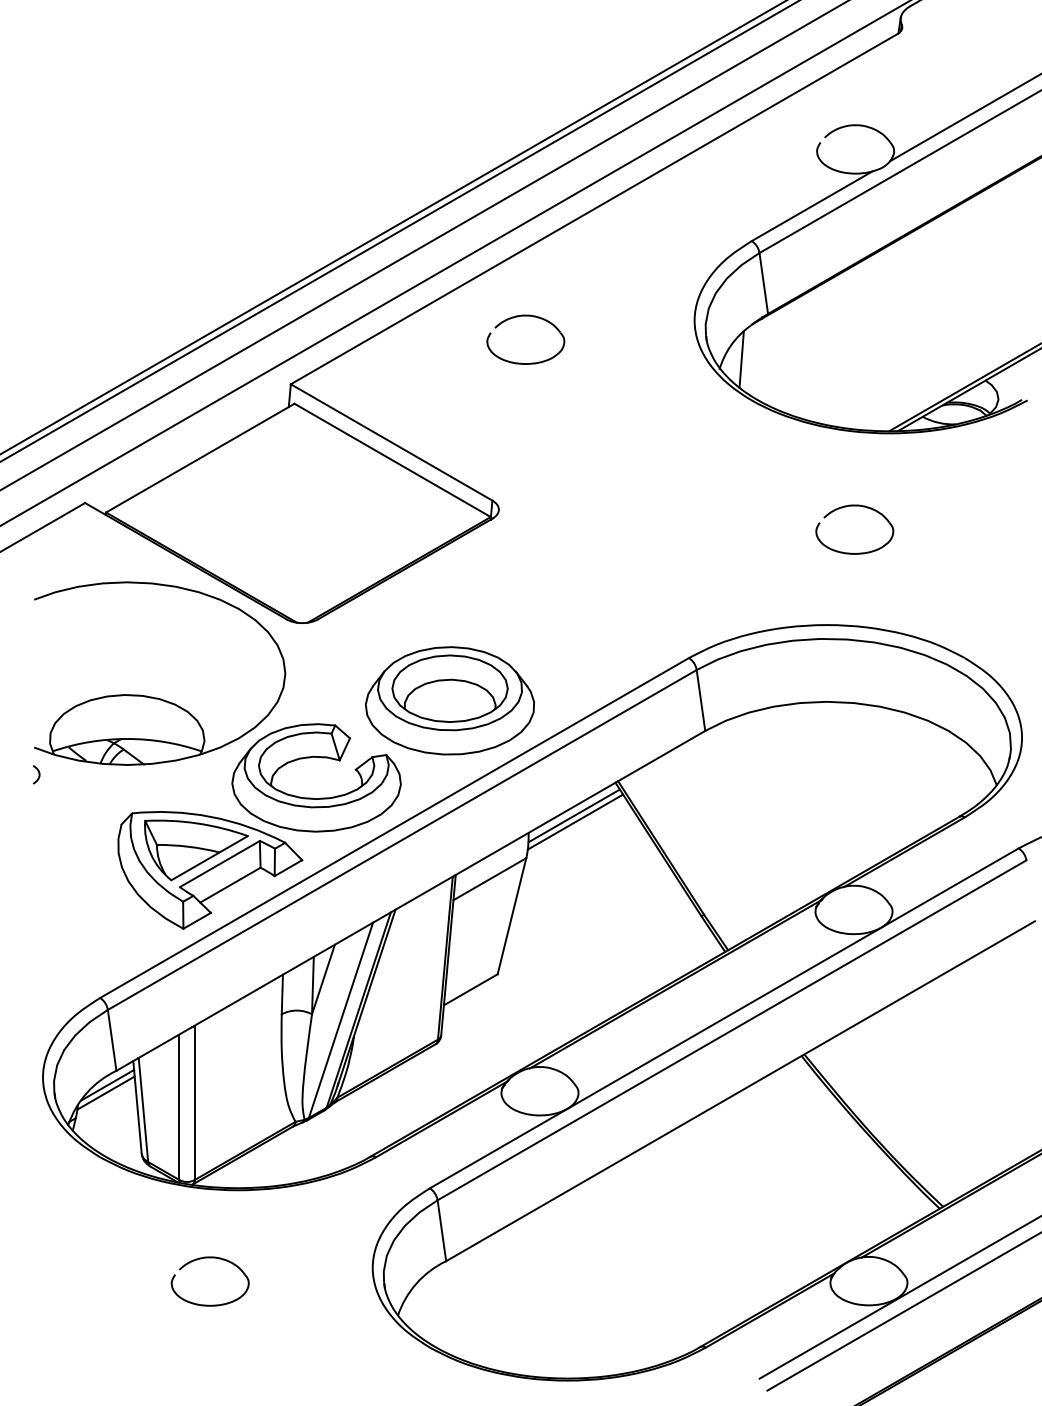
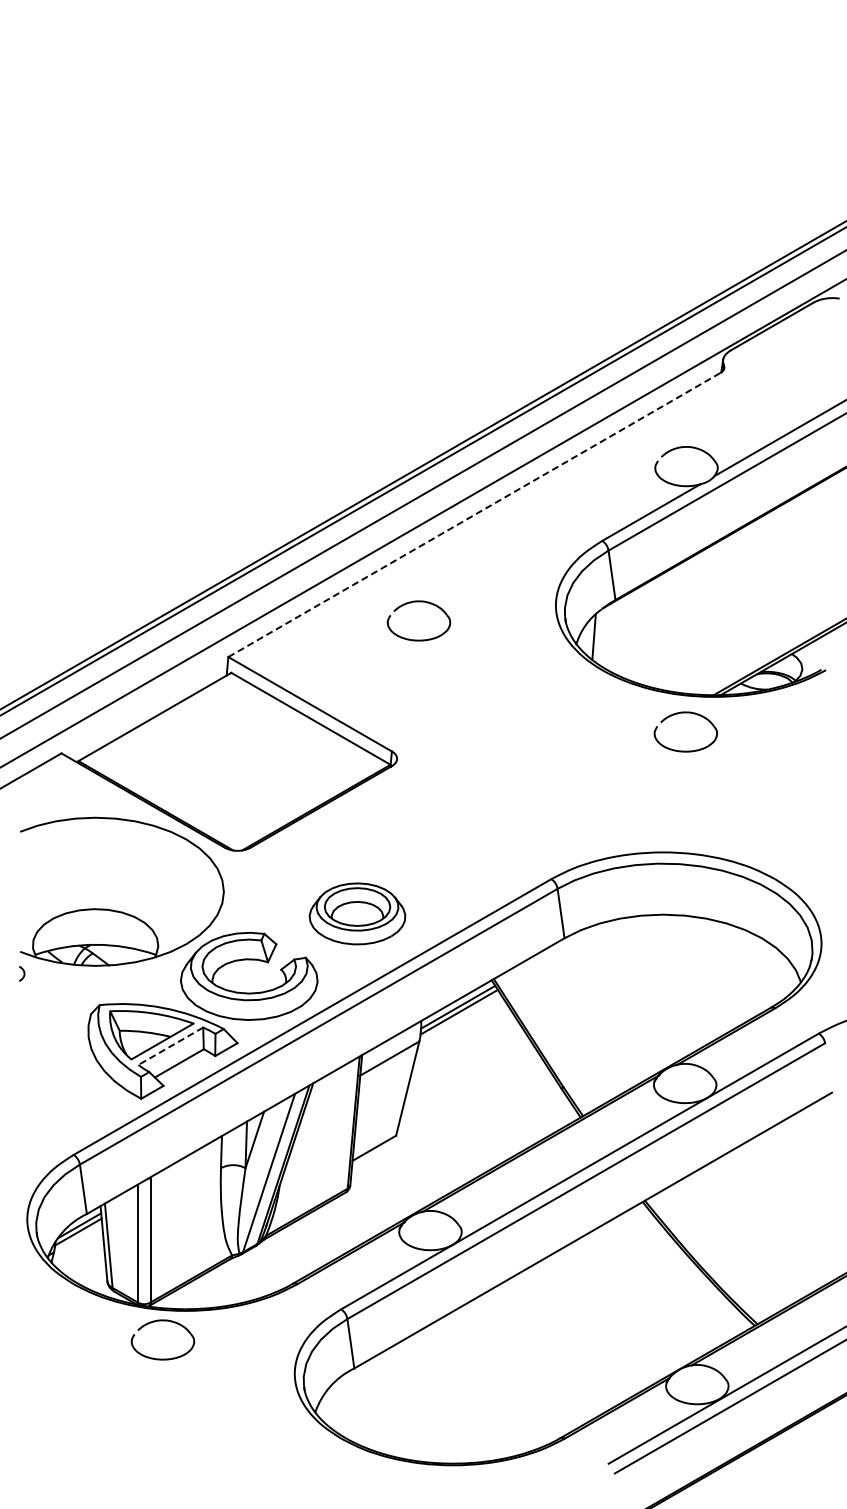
line: (594, 208) -> (474, 514), solid -> dashed
part: (854, 506) -> (685, 713), moved
part: (450, 700) -> (357, 913), size x0.7
line: (219, 864) -> (170, 1046), solid -> dashed
part: (209, 1258) -> (162, 1321), moved

